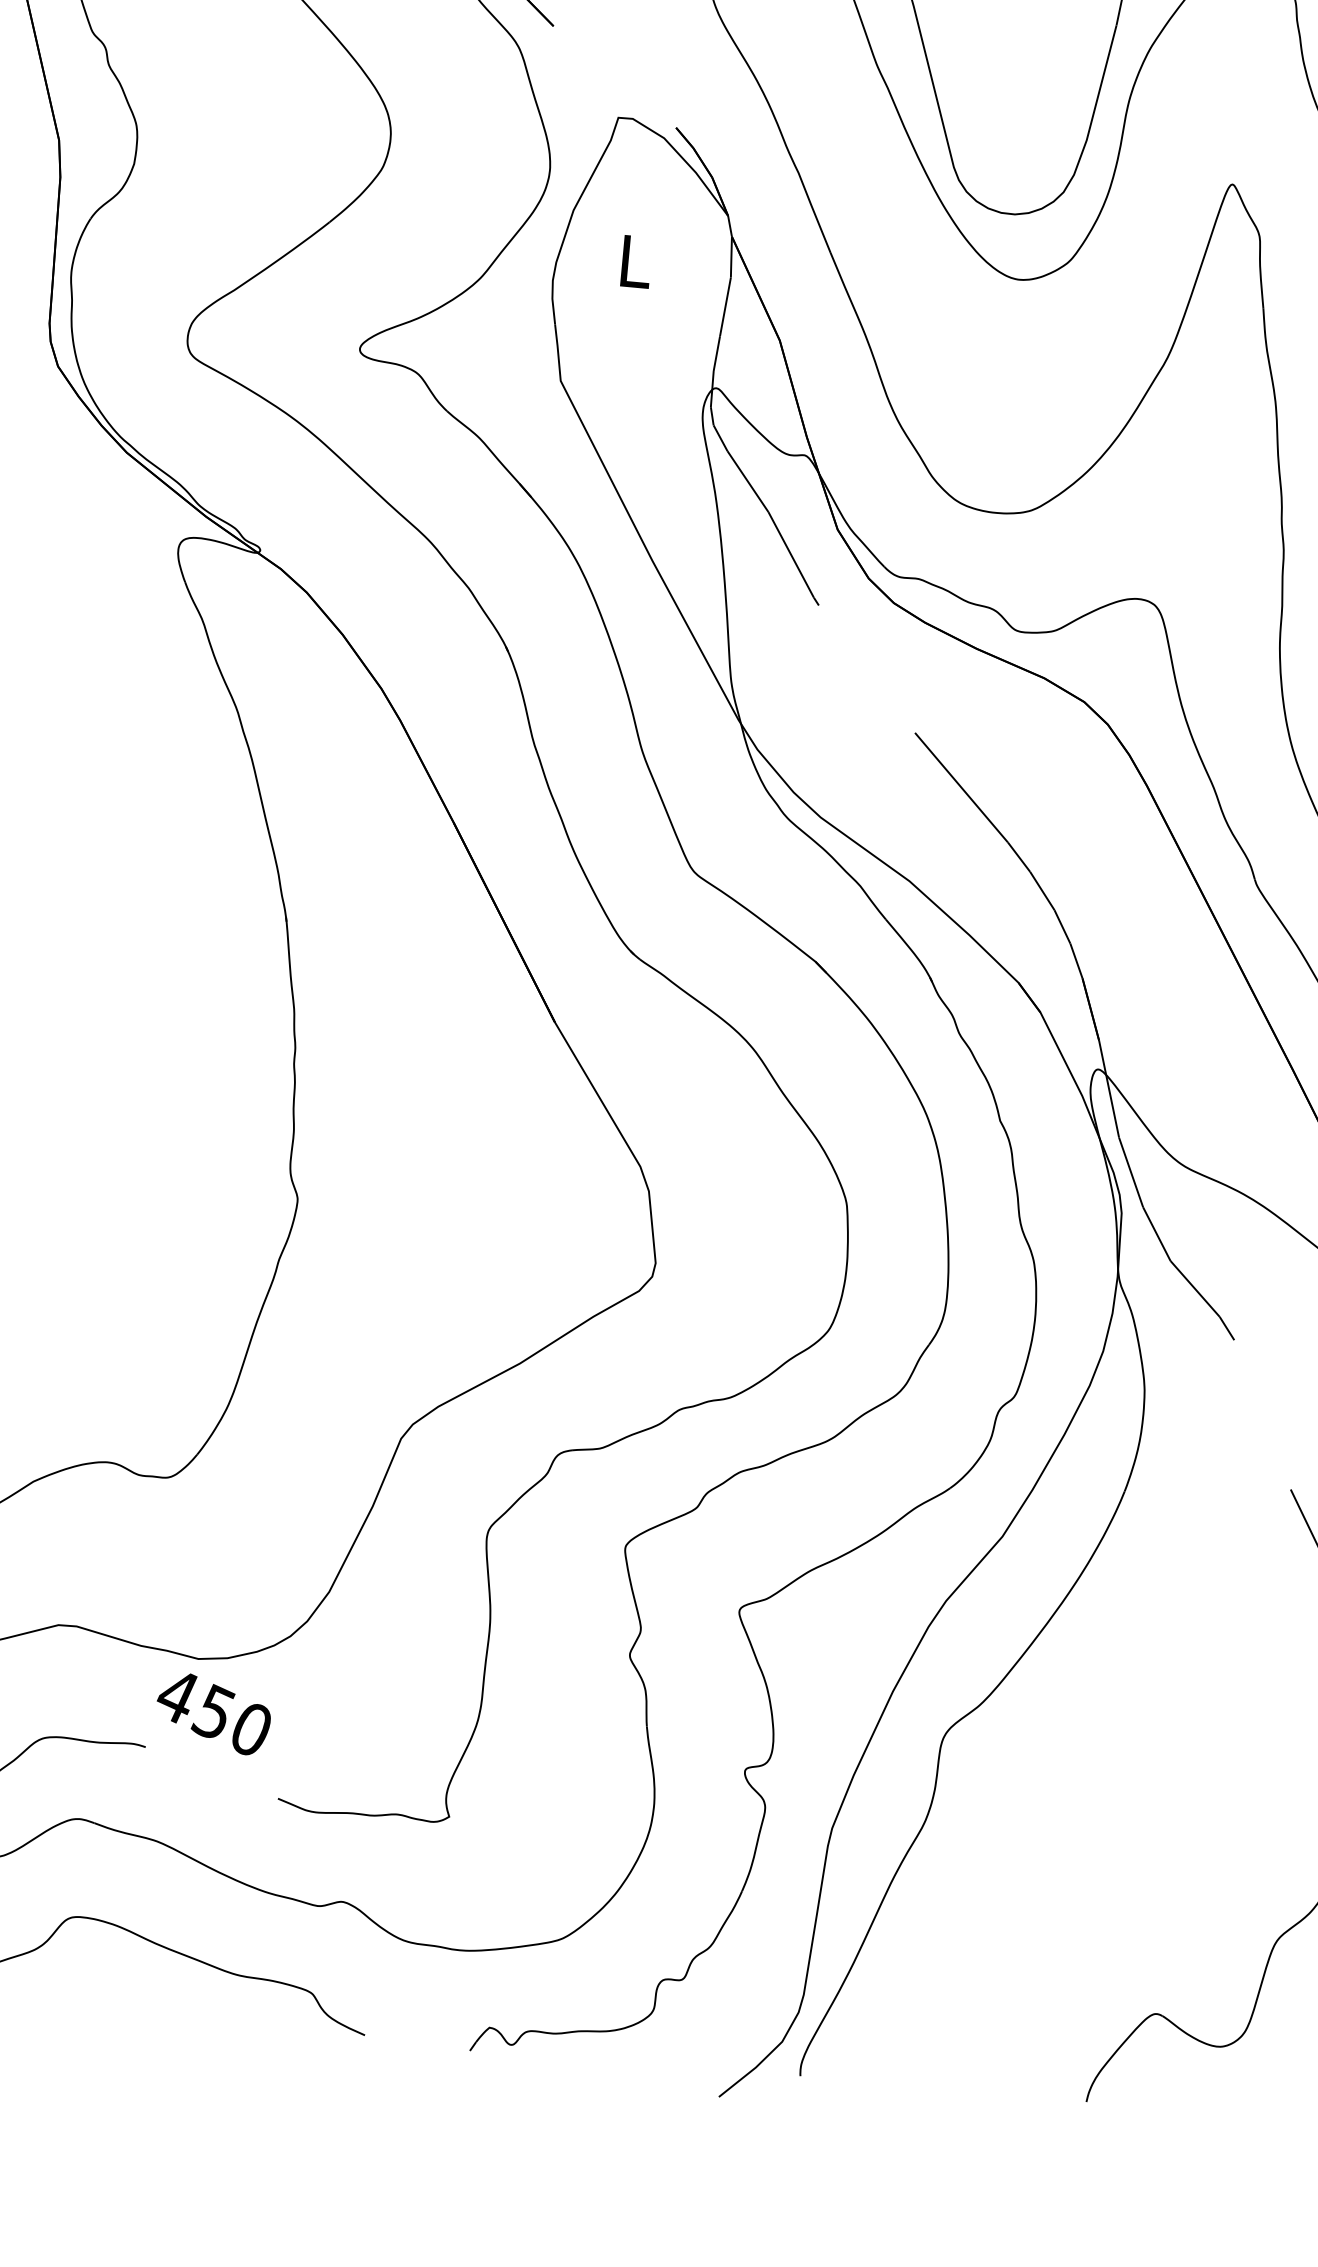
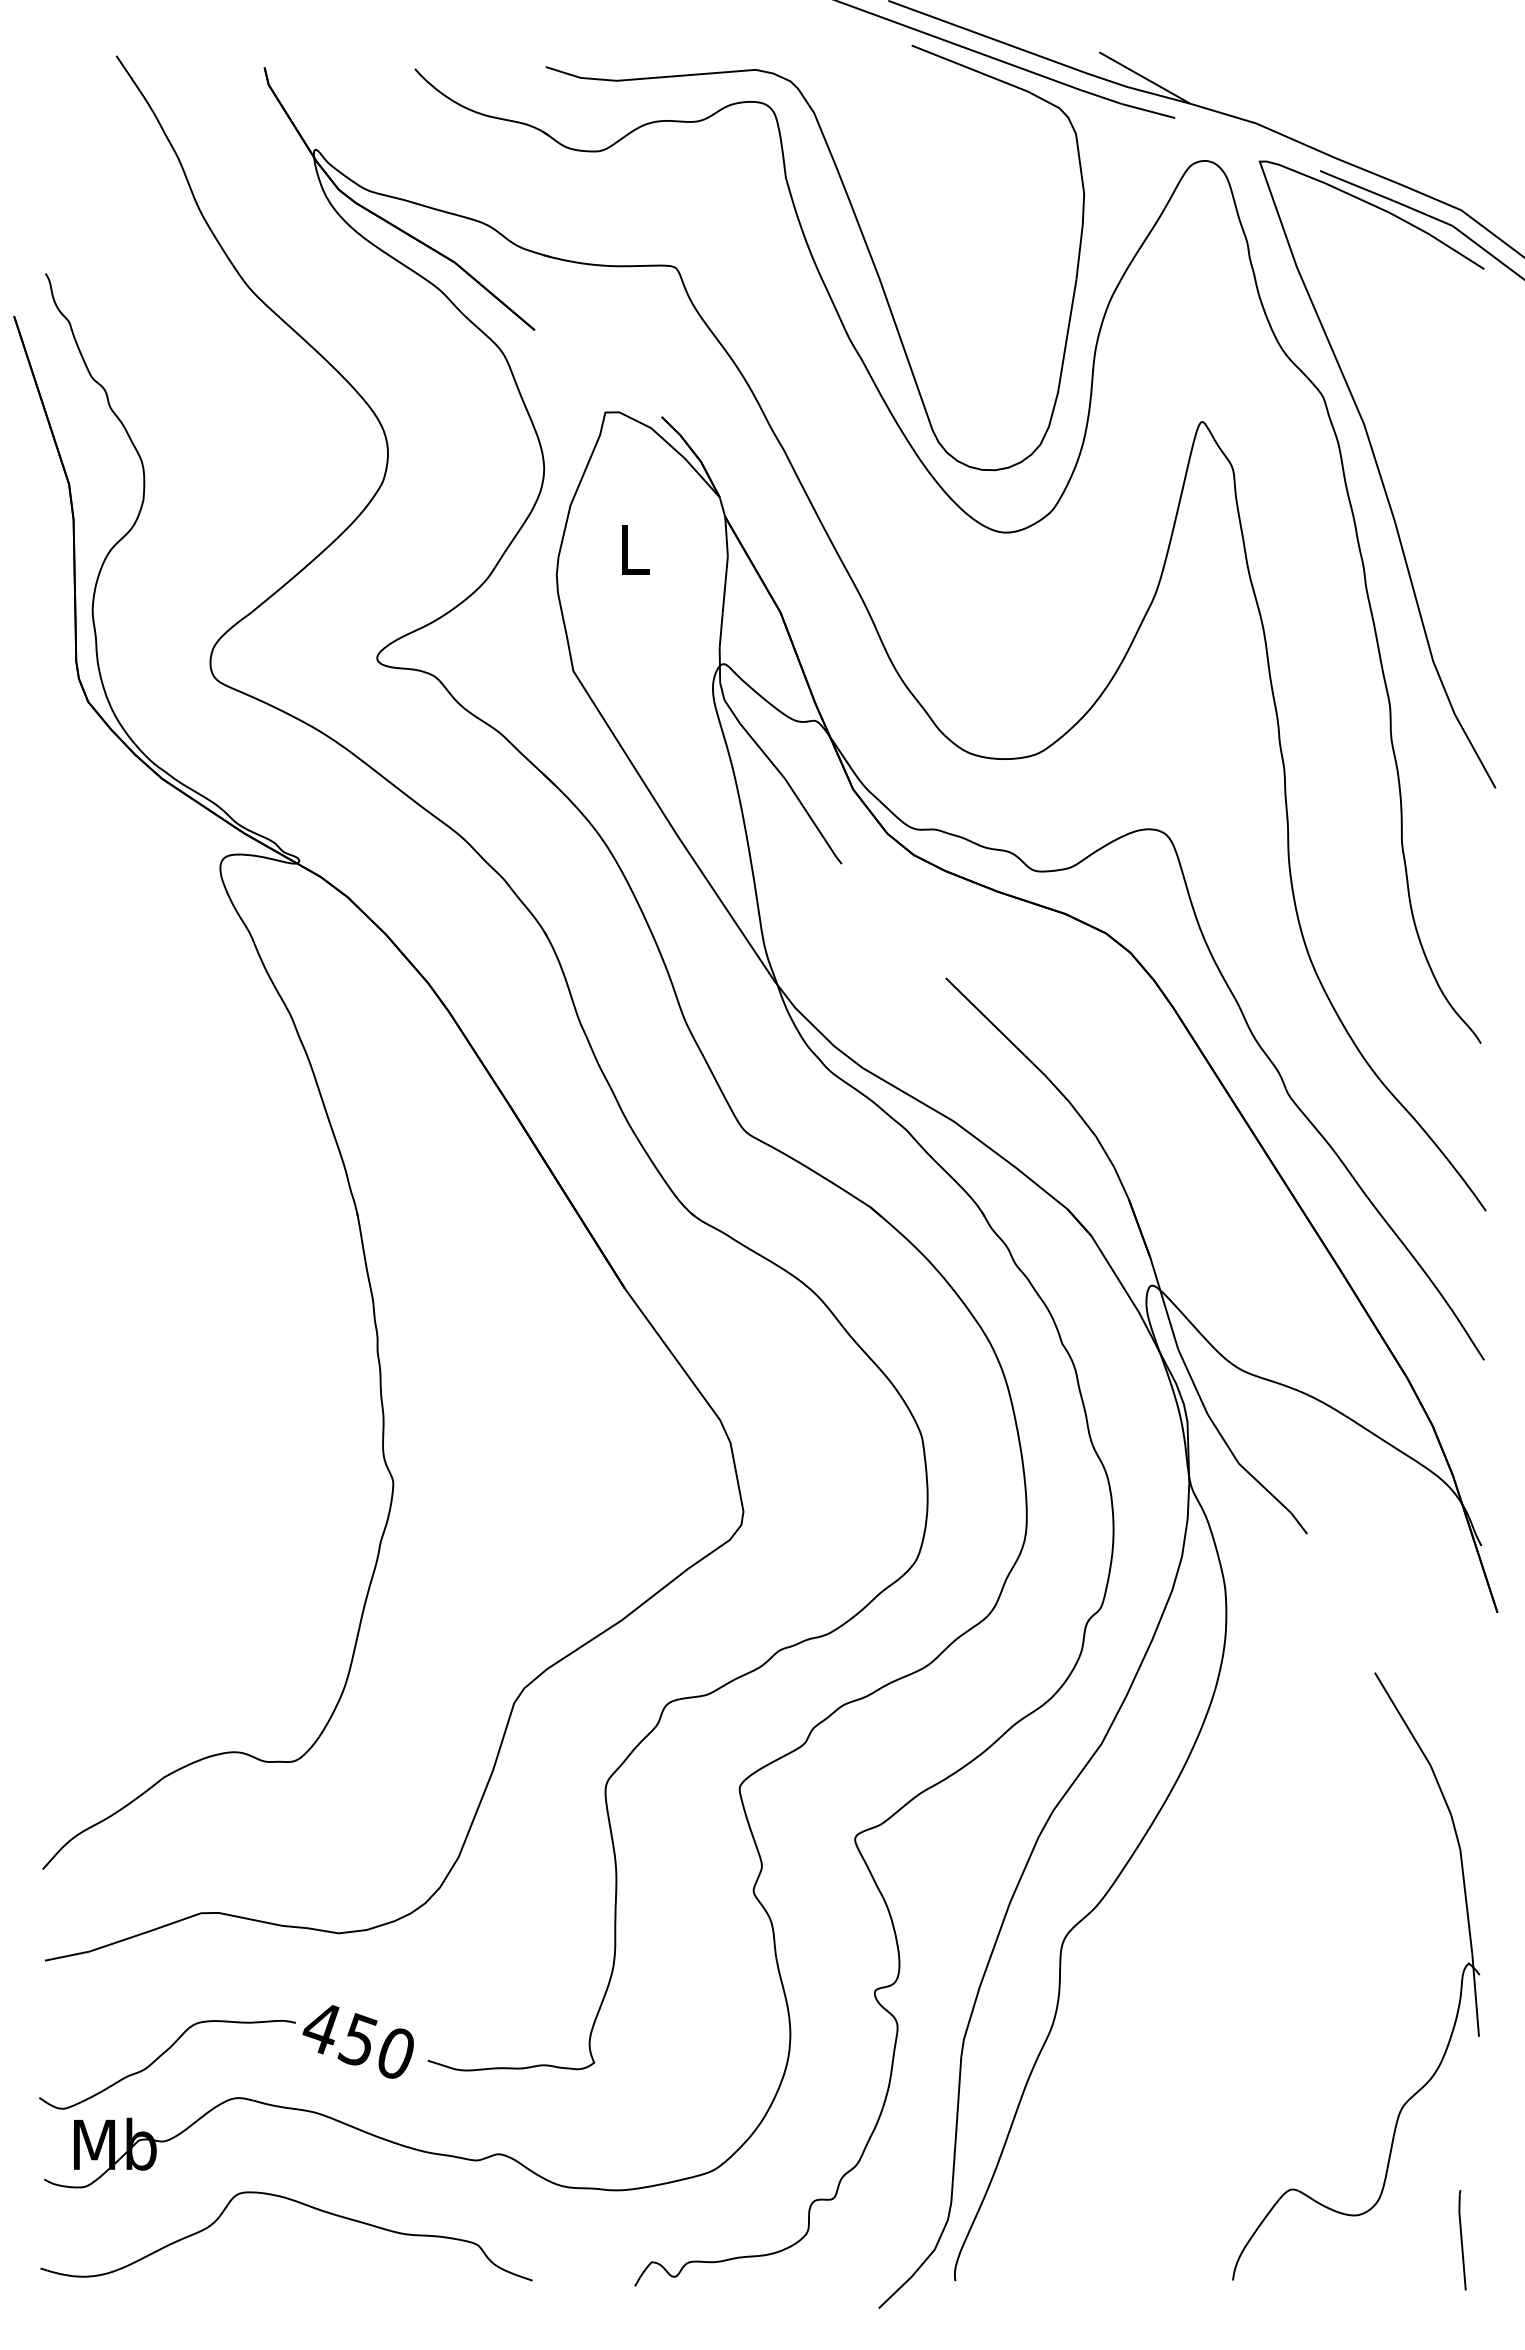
text: (212, 1713) -> (357, 2041), moved

